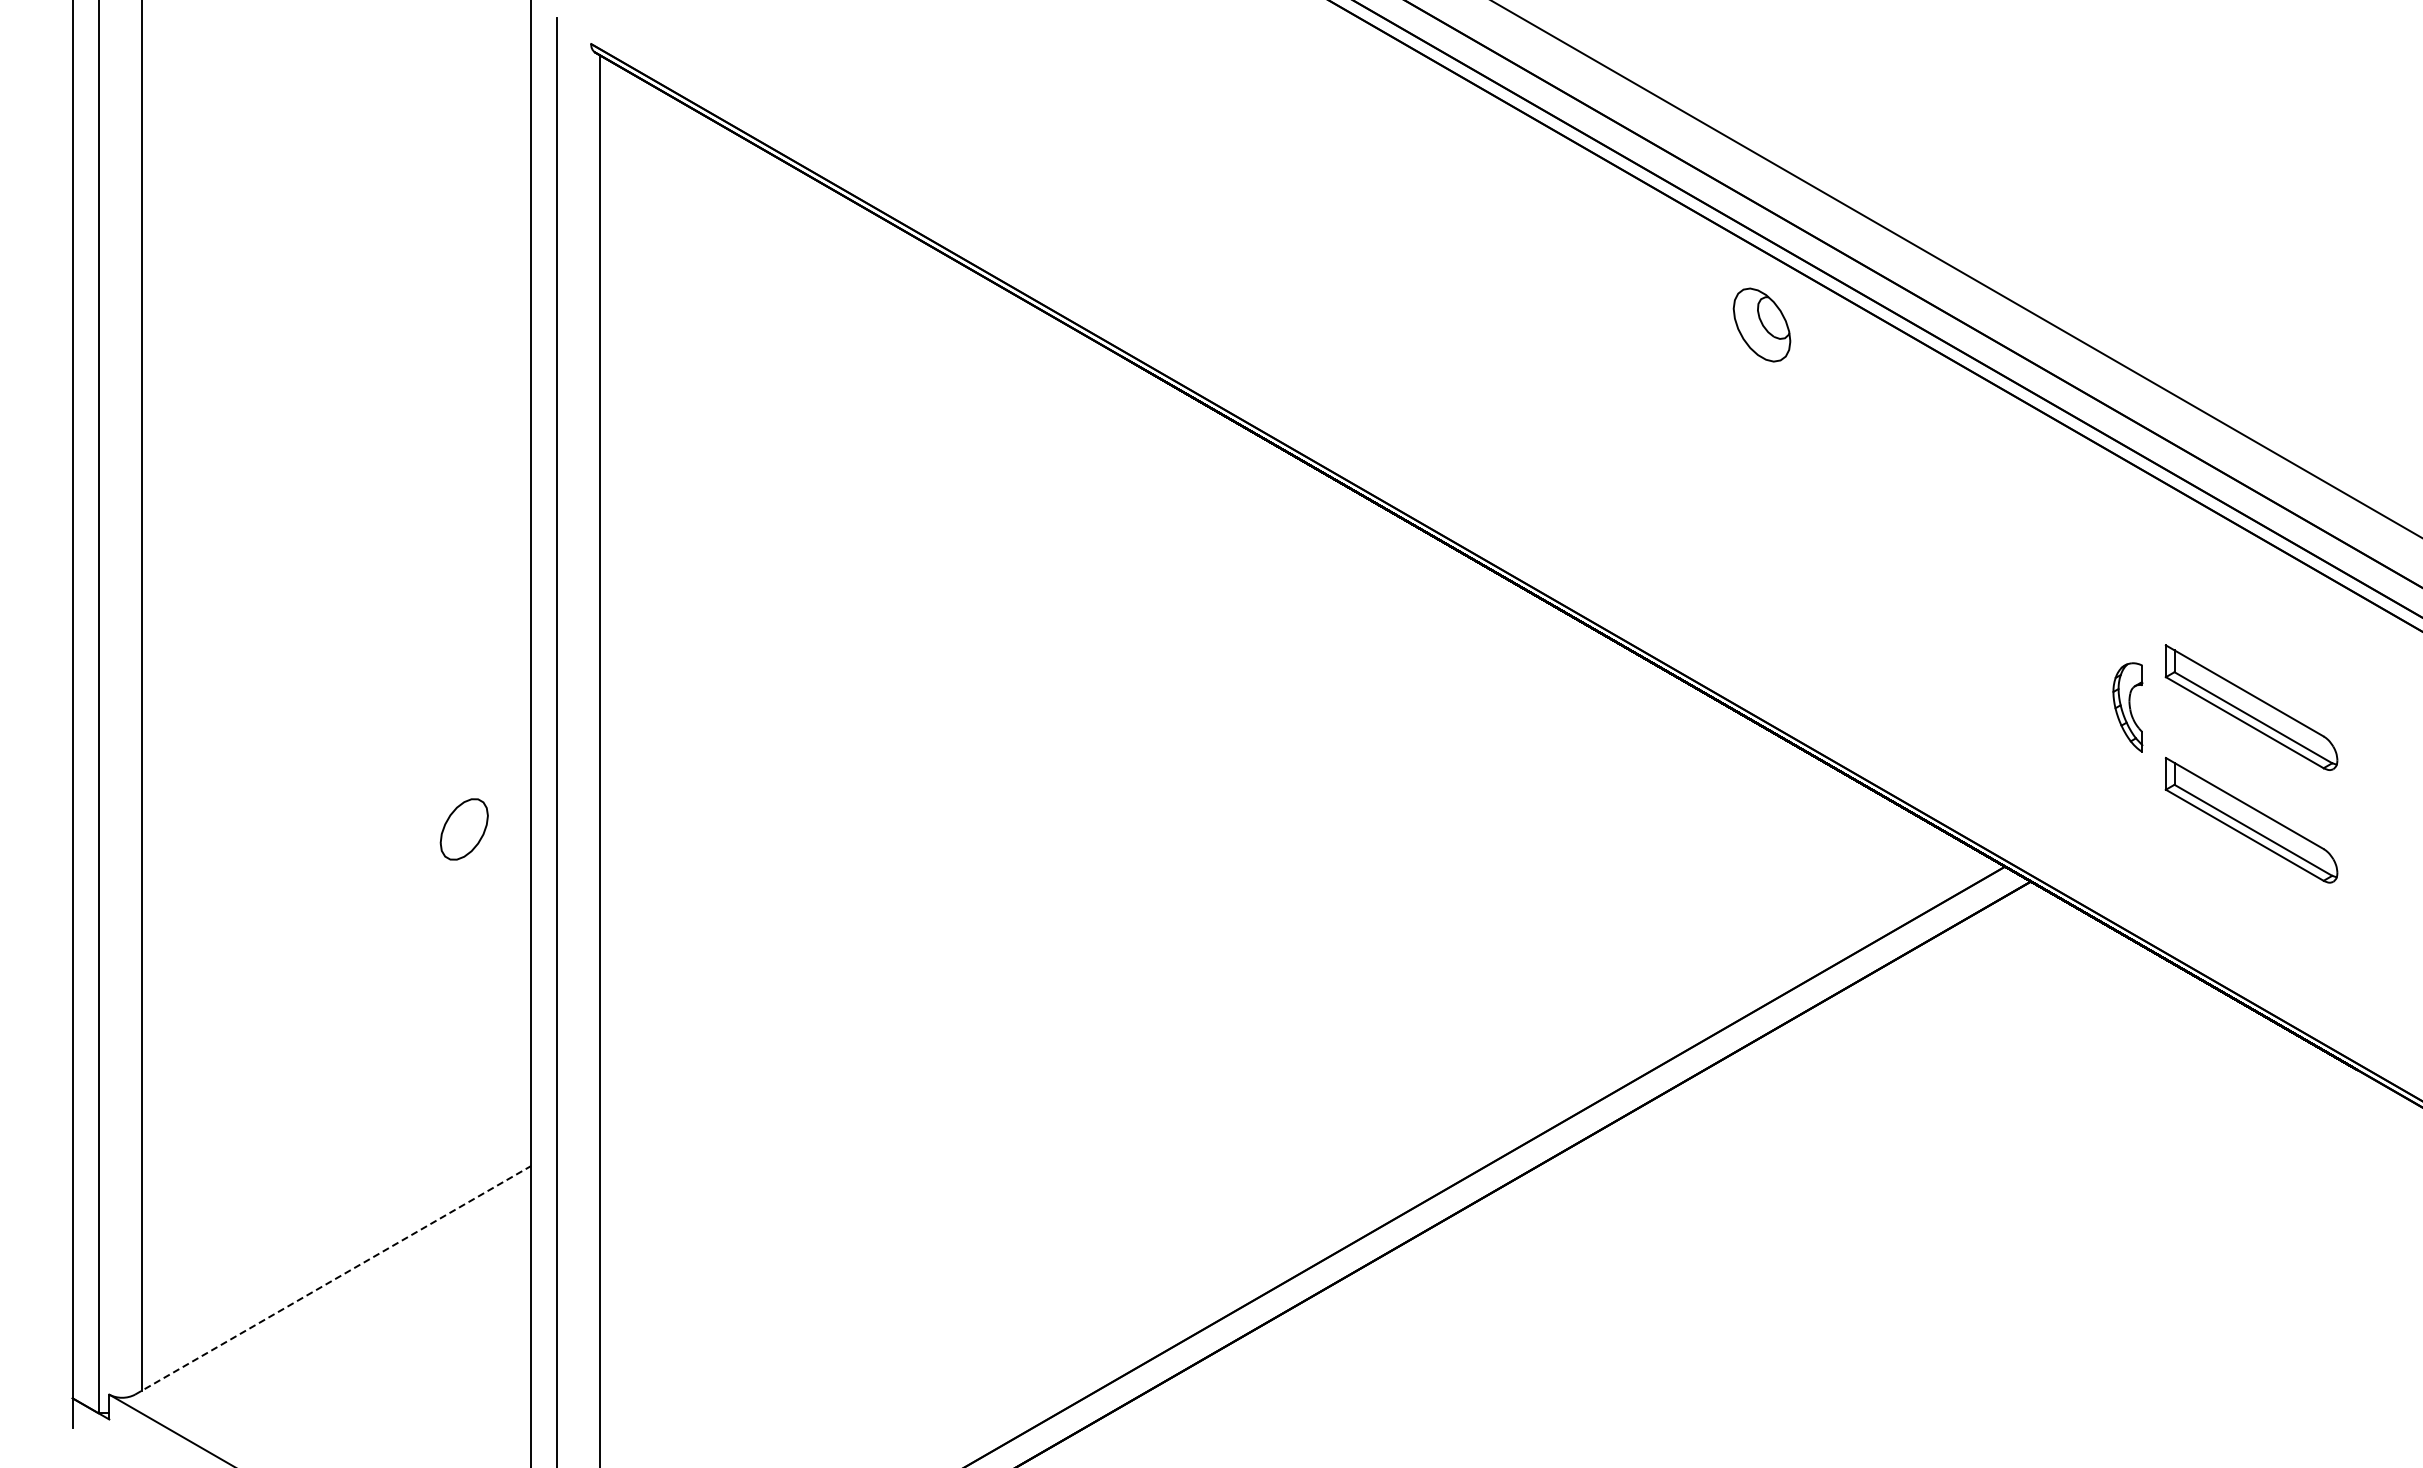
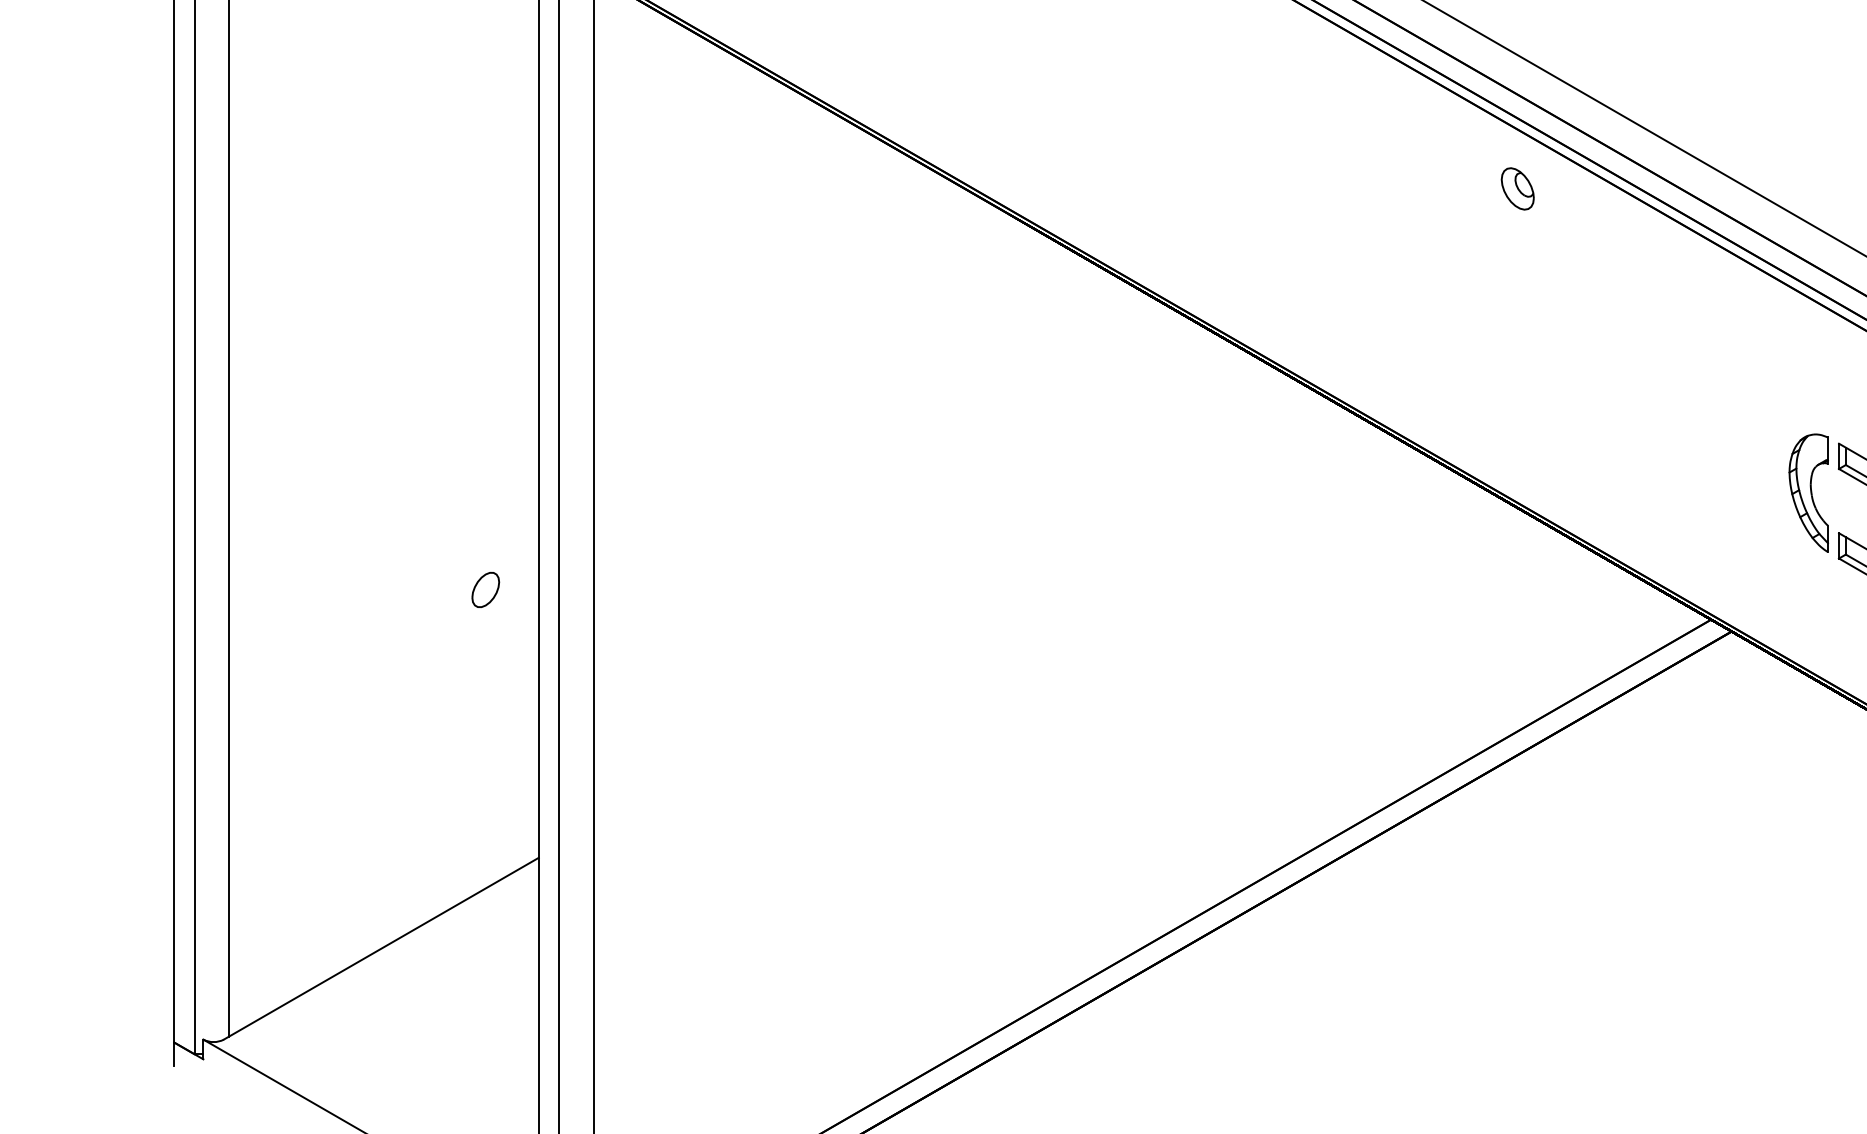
part: (1761, 324) -> (1517, 188), size x0.71
part: (2127, 707) -> (1808, 493), size x1.67
part: (464, 828) -> (485, 589), size x0.71
line: (333, 1280) -> (381, 948), dashed -> solid

